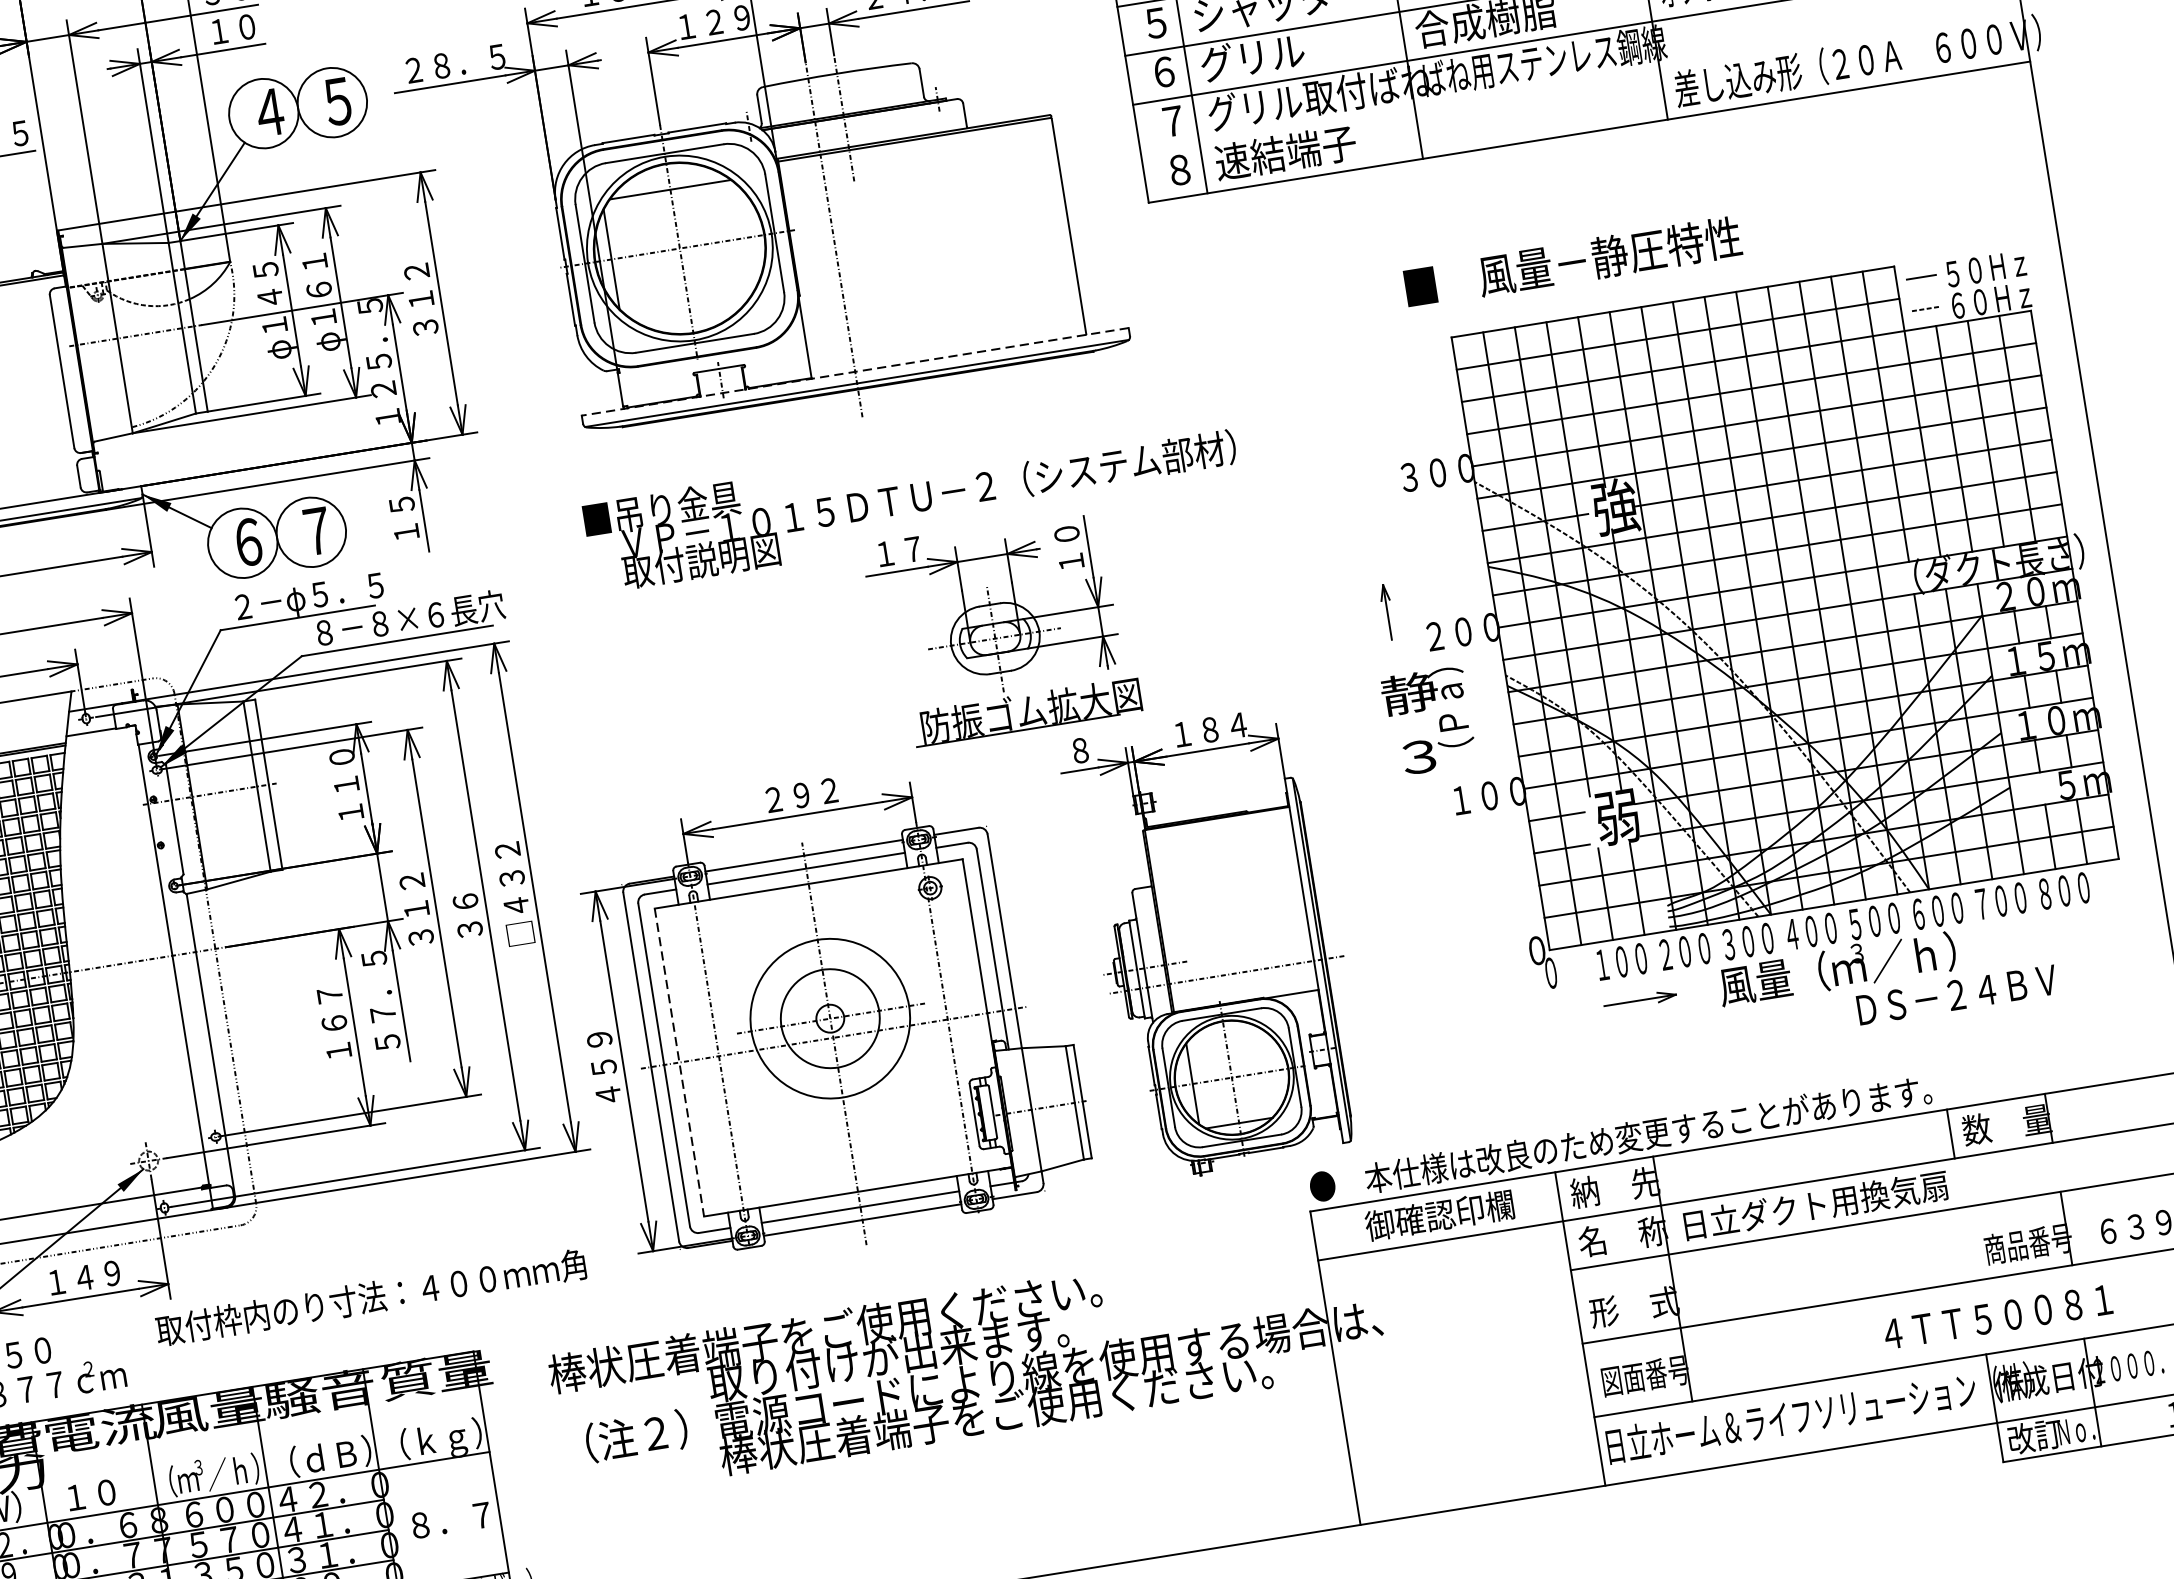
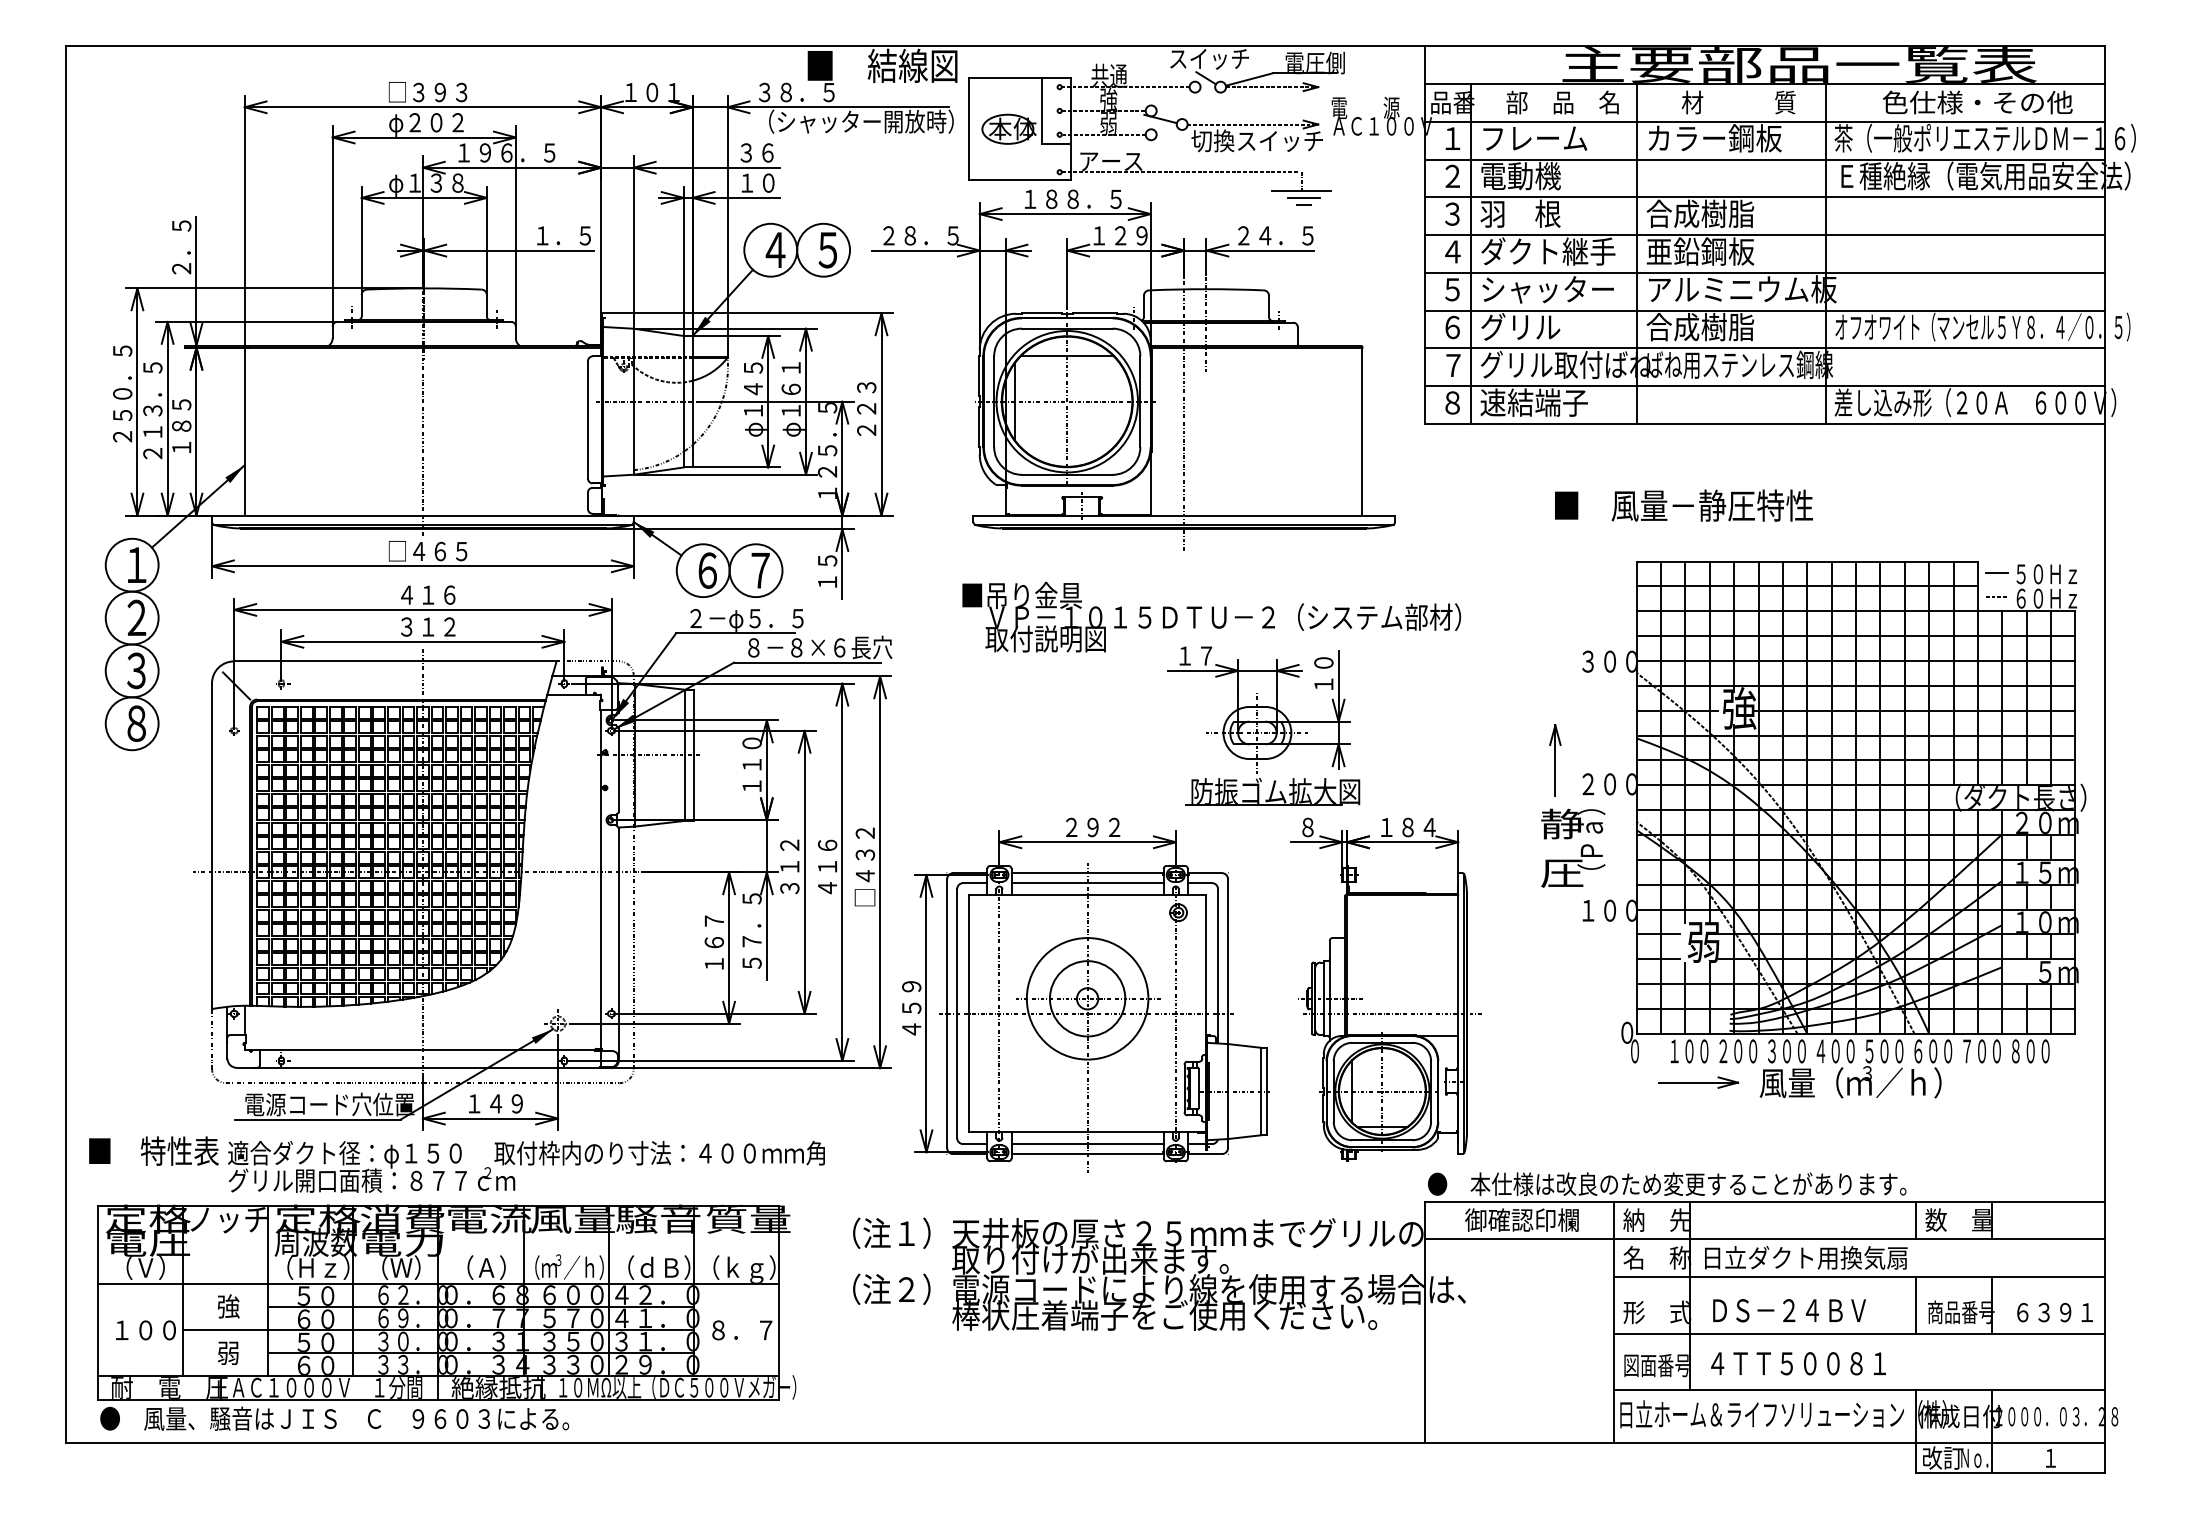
line: (1580, 83) -> (1764, 386), added
text: (1572, 262) -> (1683, 505), moved
text: (420, 299) -> (866, 408), ３１２ -> ２２３
line: (855, 371) -> (1184, 515), dashed -> solid
part: (1387, 612) -> (1555, 760), size x1.67
text: (1420, 757) -> (1562, 873), ３ -> 圧
text: (465, 901) -> (827, 866), ３６ -> ４１６
text: (1957, 994) -> (1789, 1310), moved
part: (1639, 1000) -> (1698, 1082), size x1.43
line: (678, 1062) -> (968, 1013), dashed -> solid
line: (1969, 1244) -> (1916, 1305), added
text: (370, 1298) -> (659, 1153), moved
text: (931, 1313) -> (1128, 1232), 棒状圧着端子をご使用ください。 -> （注１）天井板の厚さ２５ｍｍまでグリルの
text: (1997, 1316) -> (1798, 1363), moved
text: (98, 1493) -> (480, 1267), １０ -> （Ａ）

